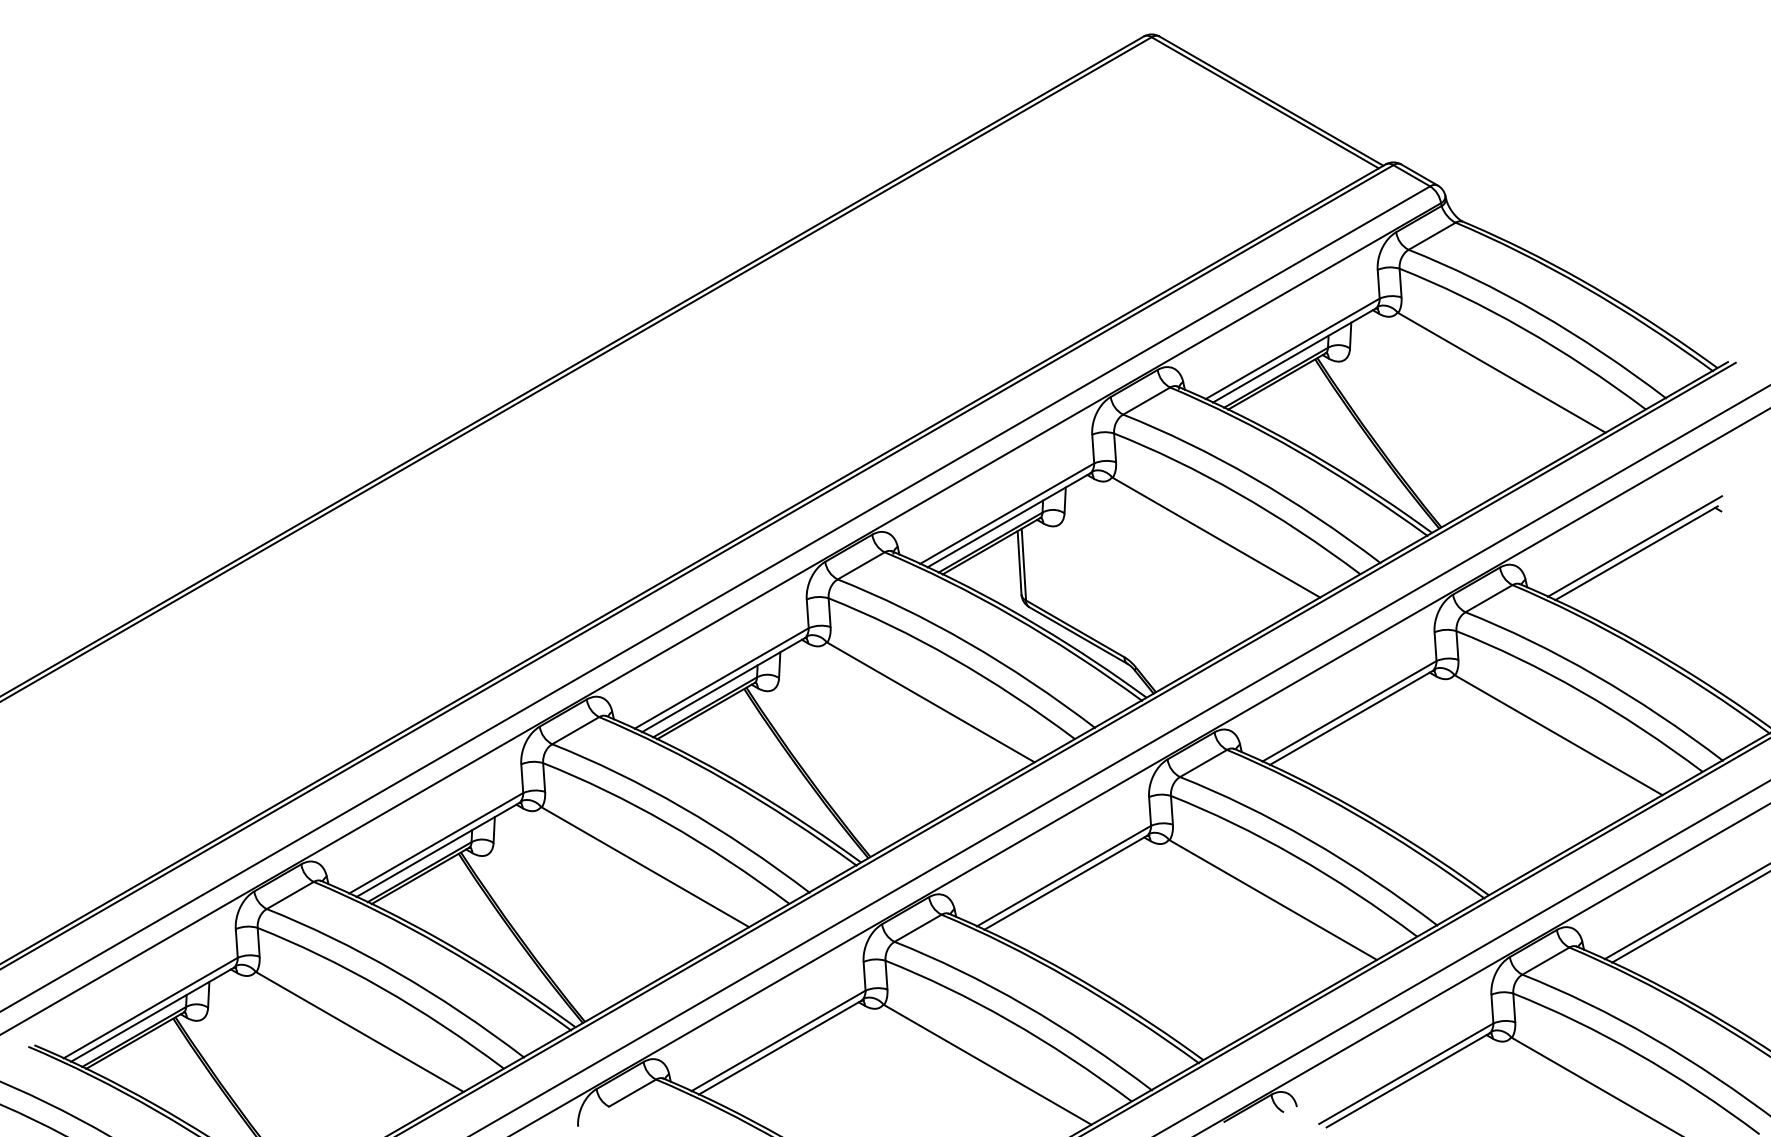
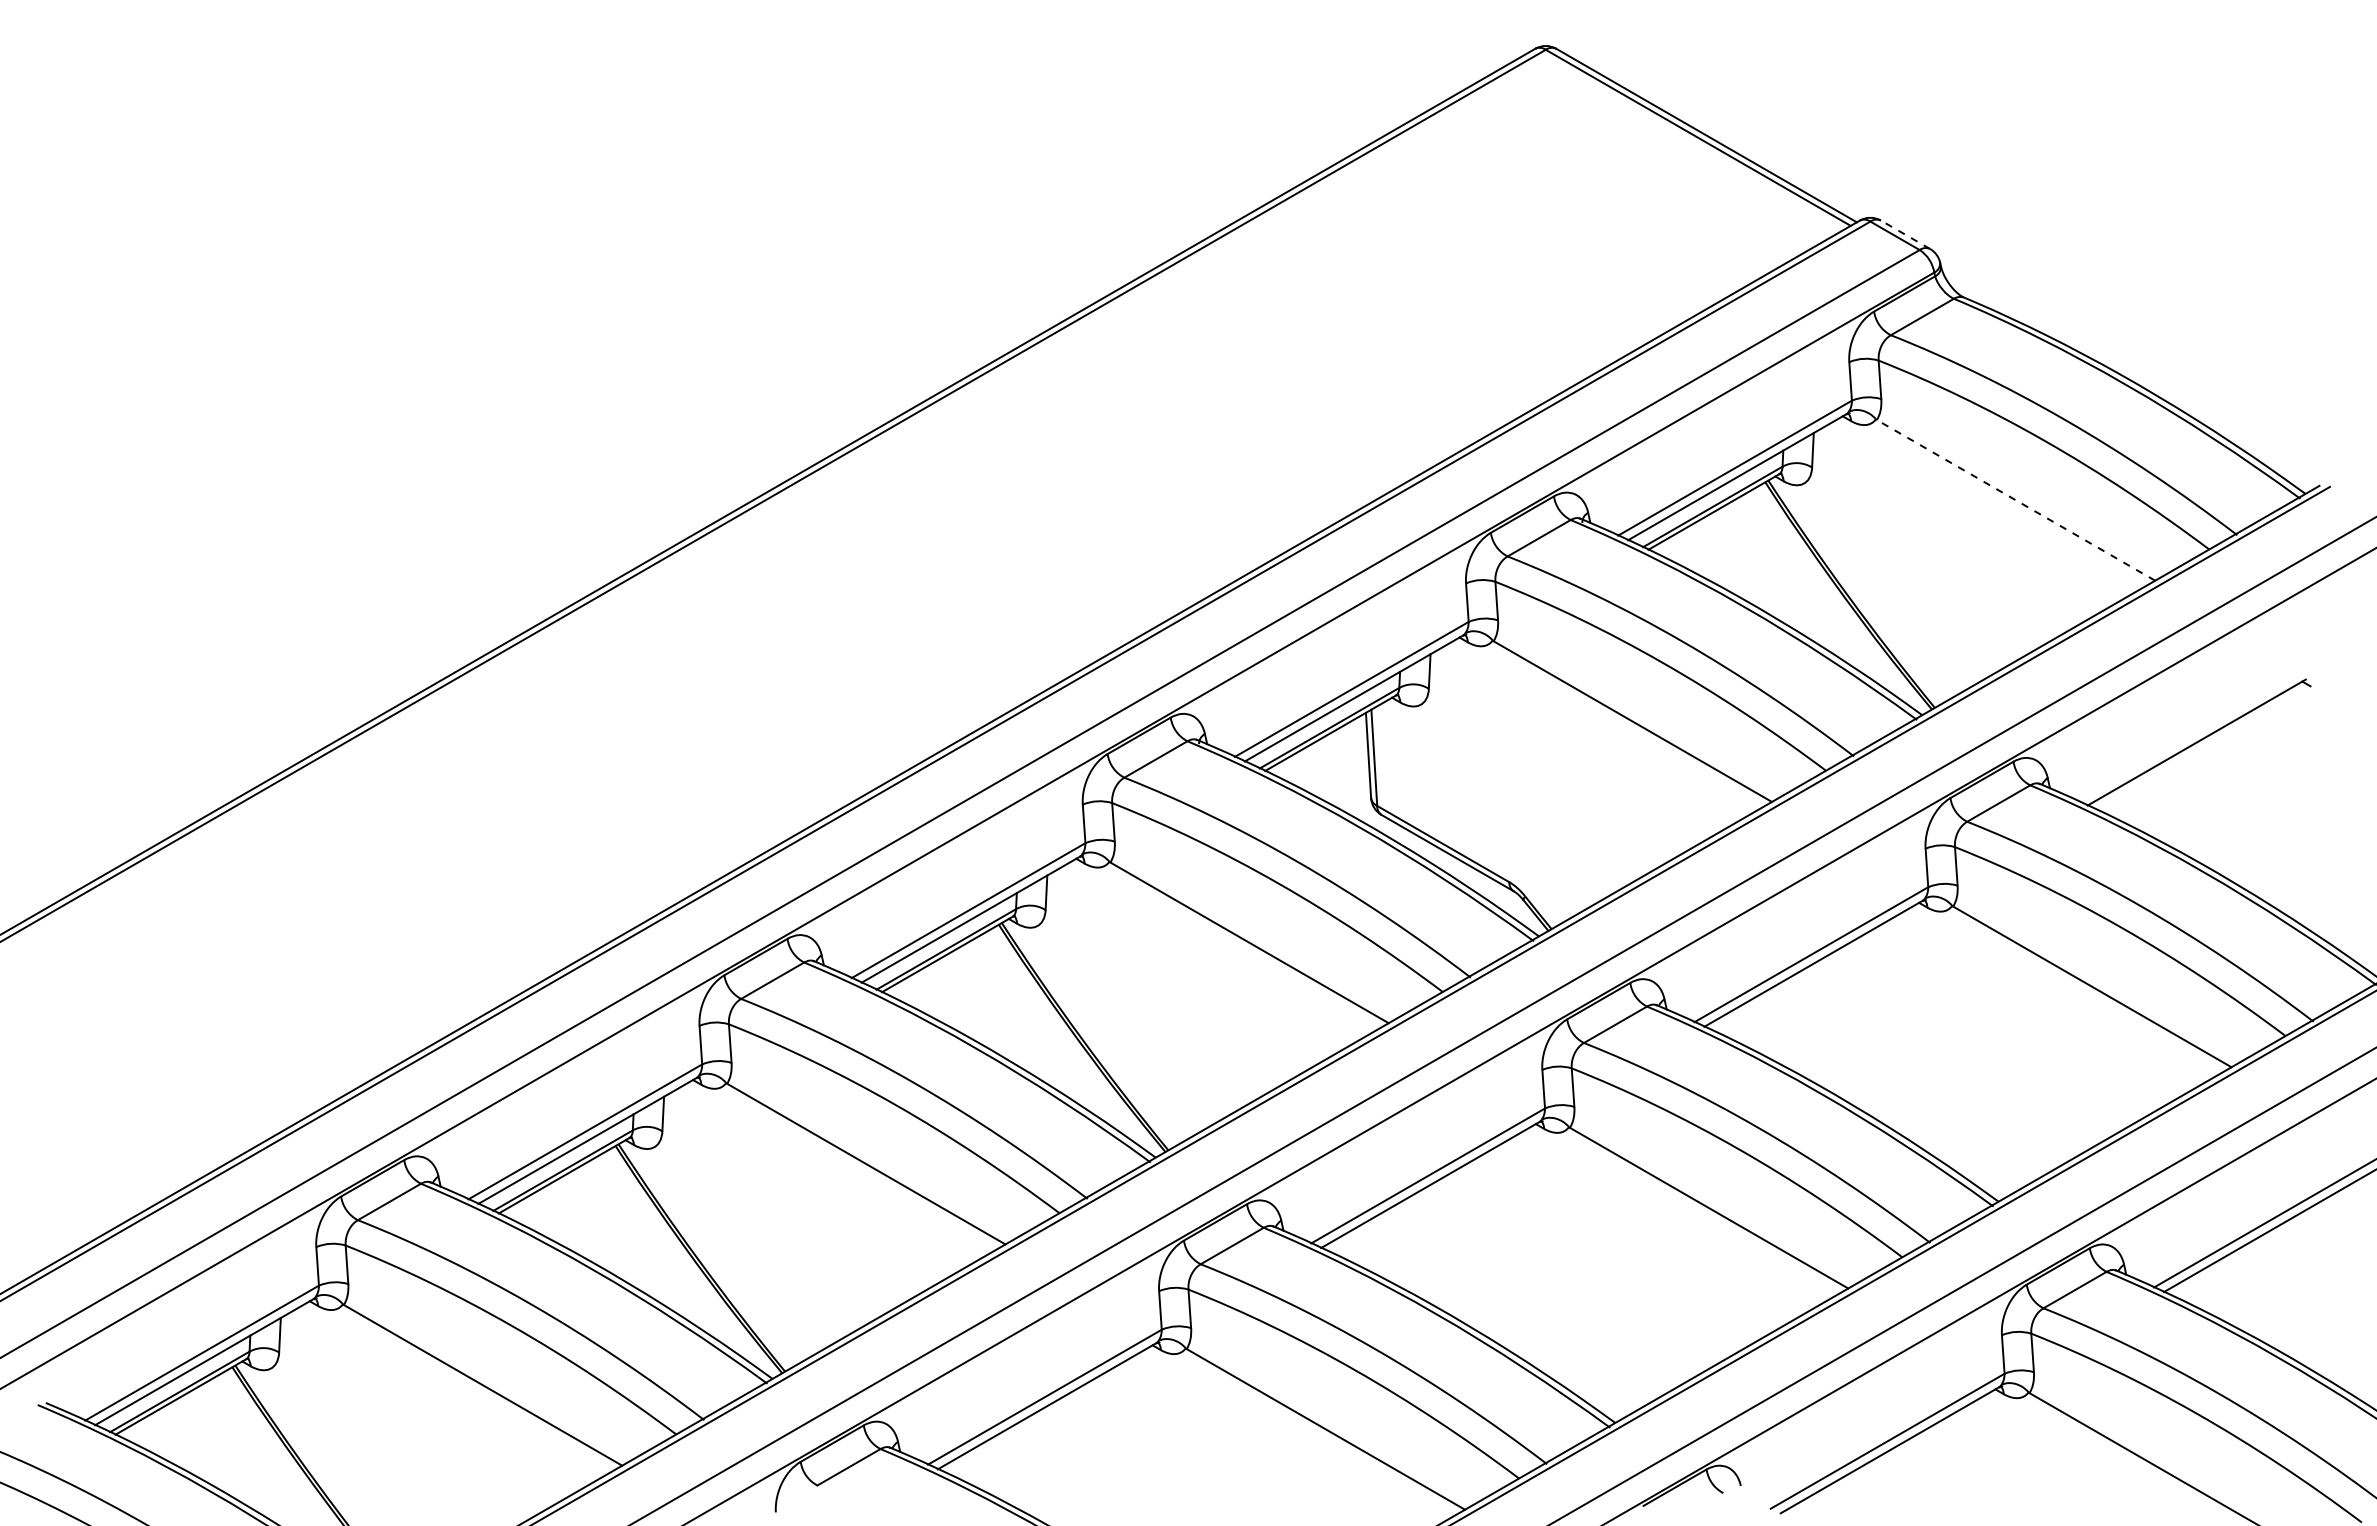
line: (1419, 174) -> (1905, 234), solid -> dashed
line: (1502, 372) -> (2016, 500), solid -> dashed
line: (1634, 546) -> (2194, 733), removed

